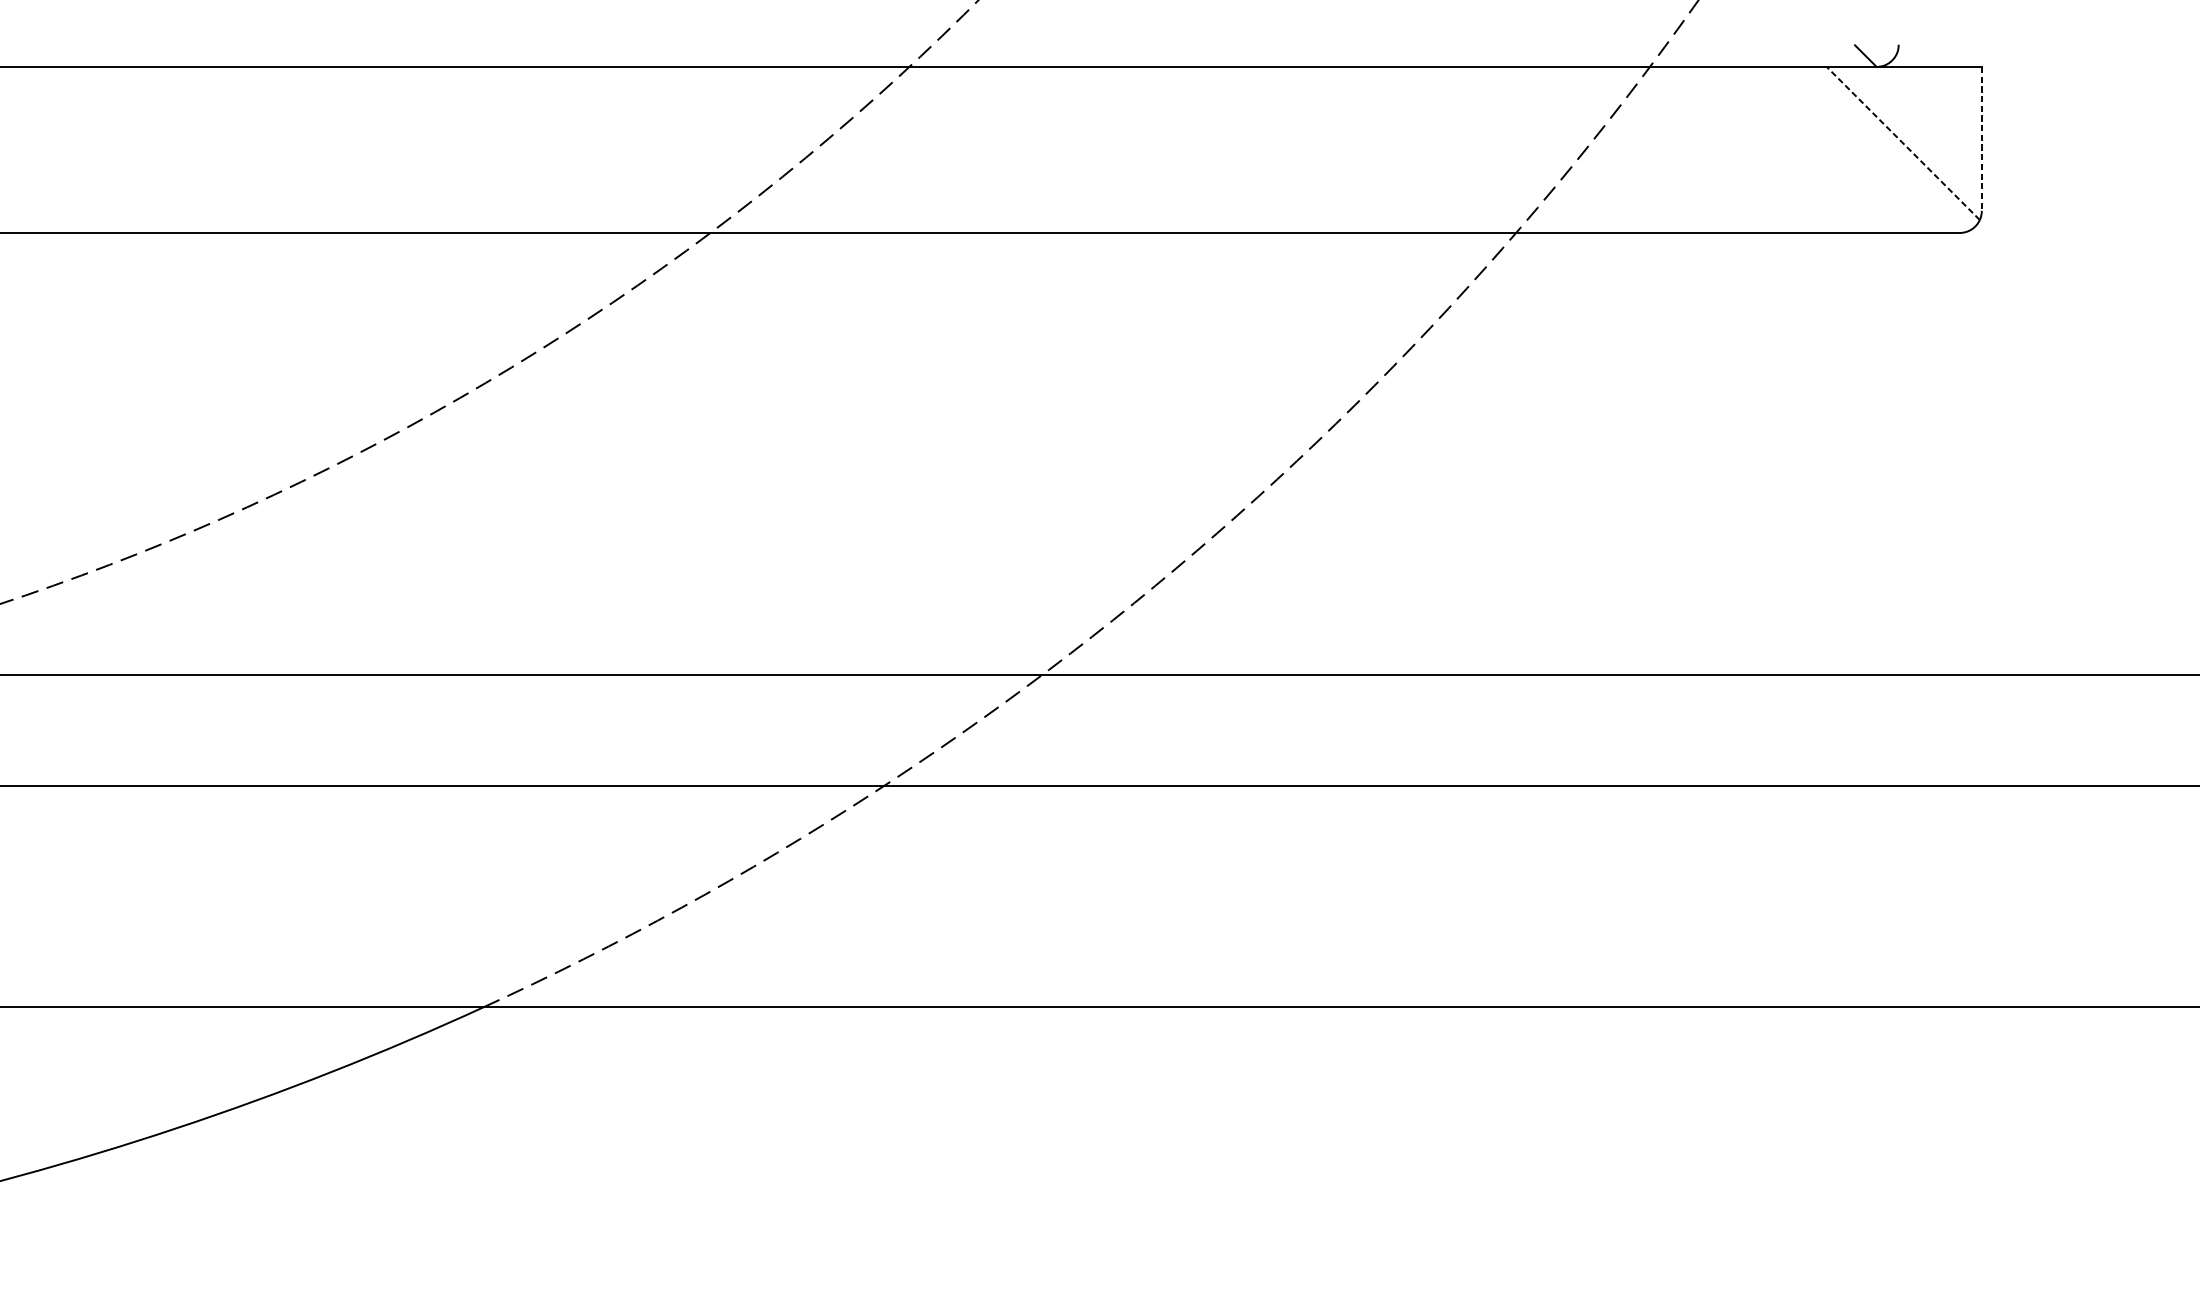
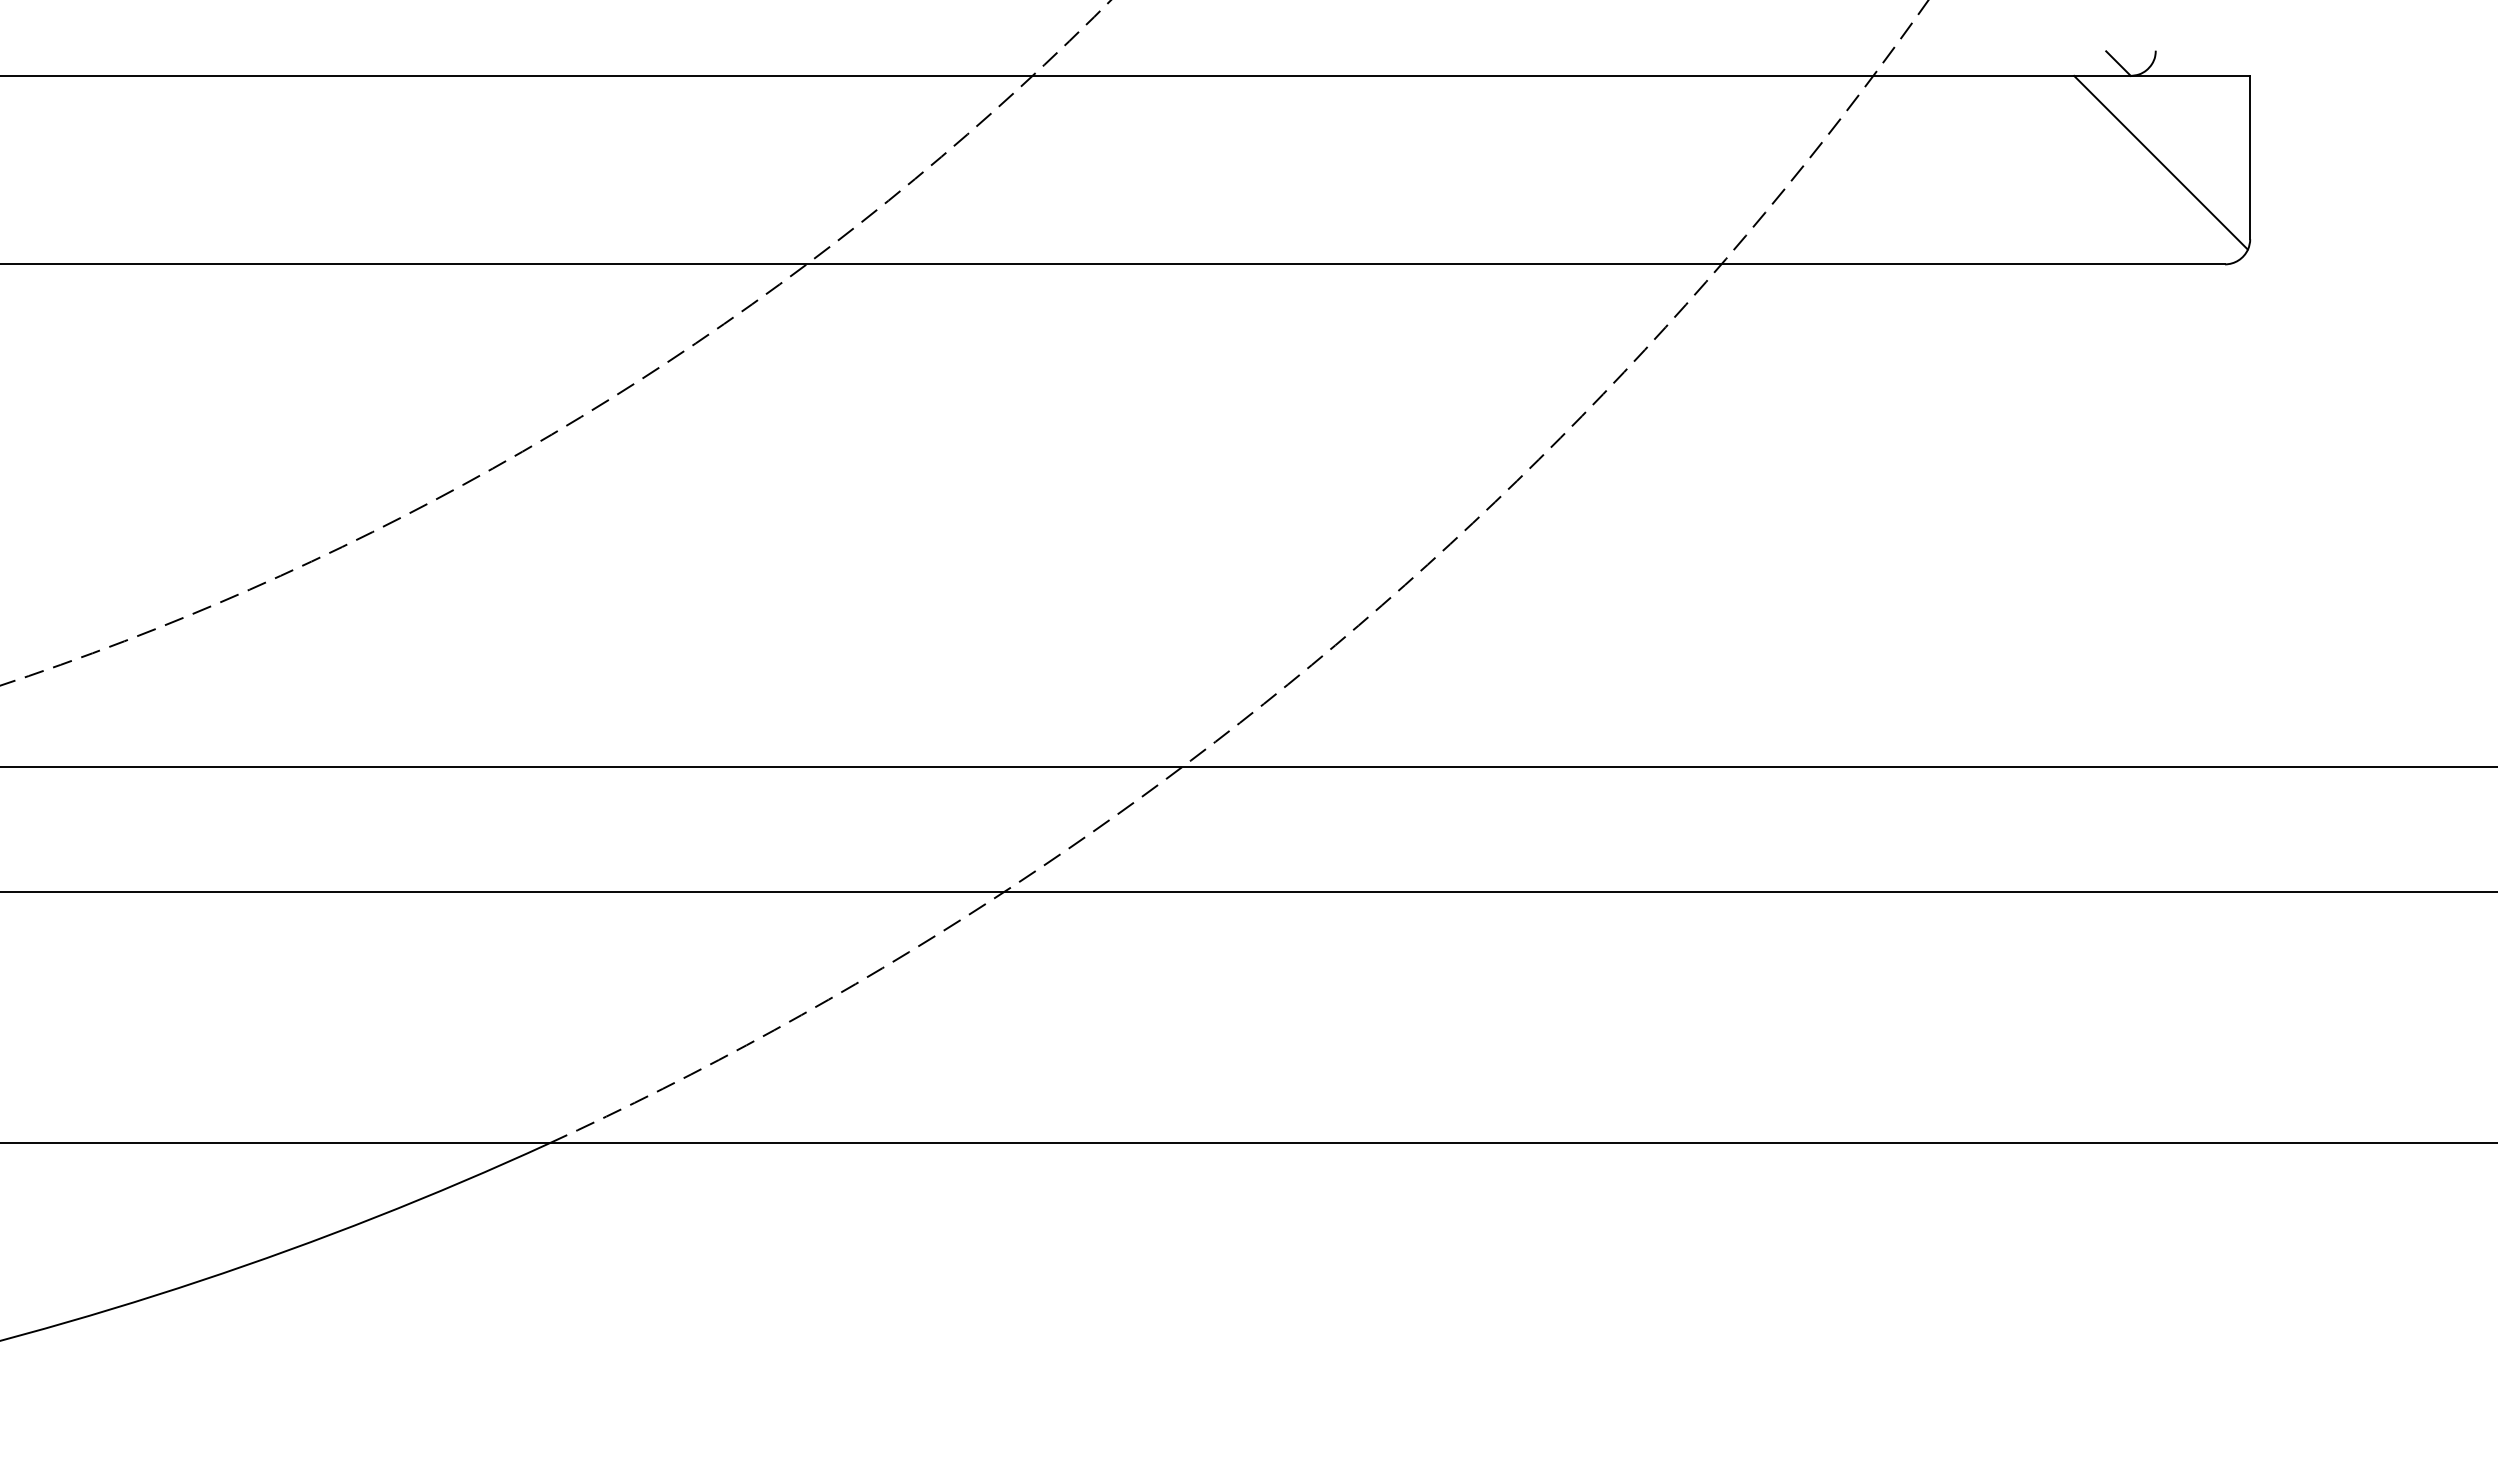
line: (1982, 138) -> (2250, 157), dashed -> solid
line: (1903, 143) -> (2161, 162), dashed -> solid

